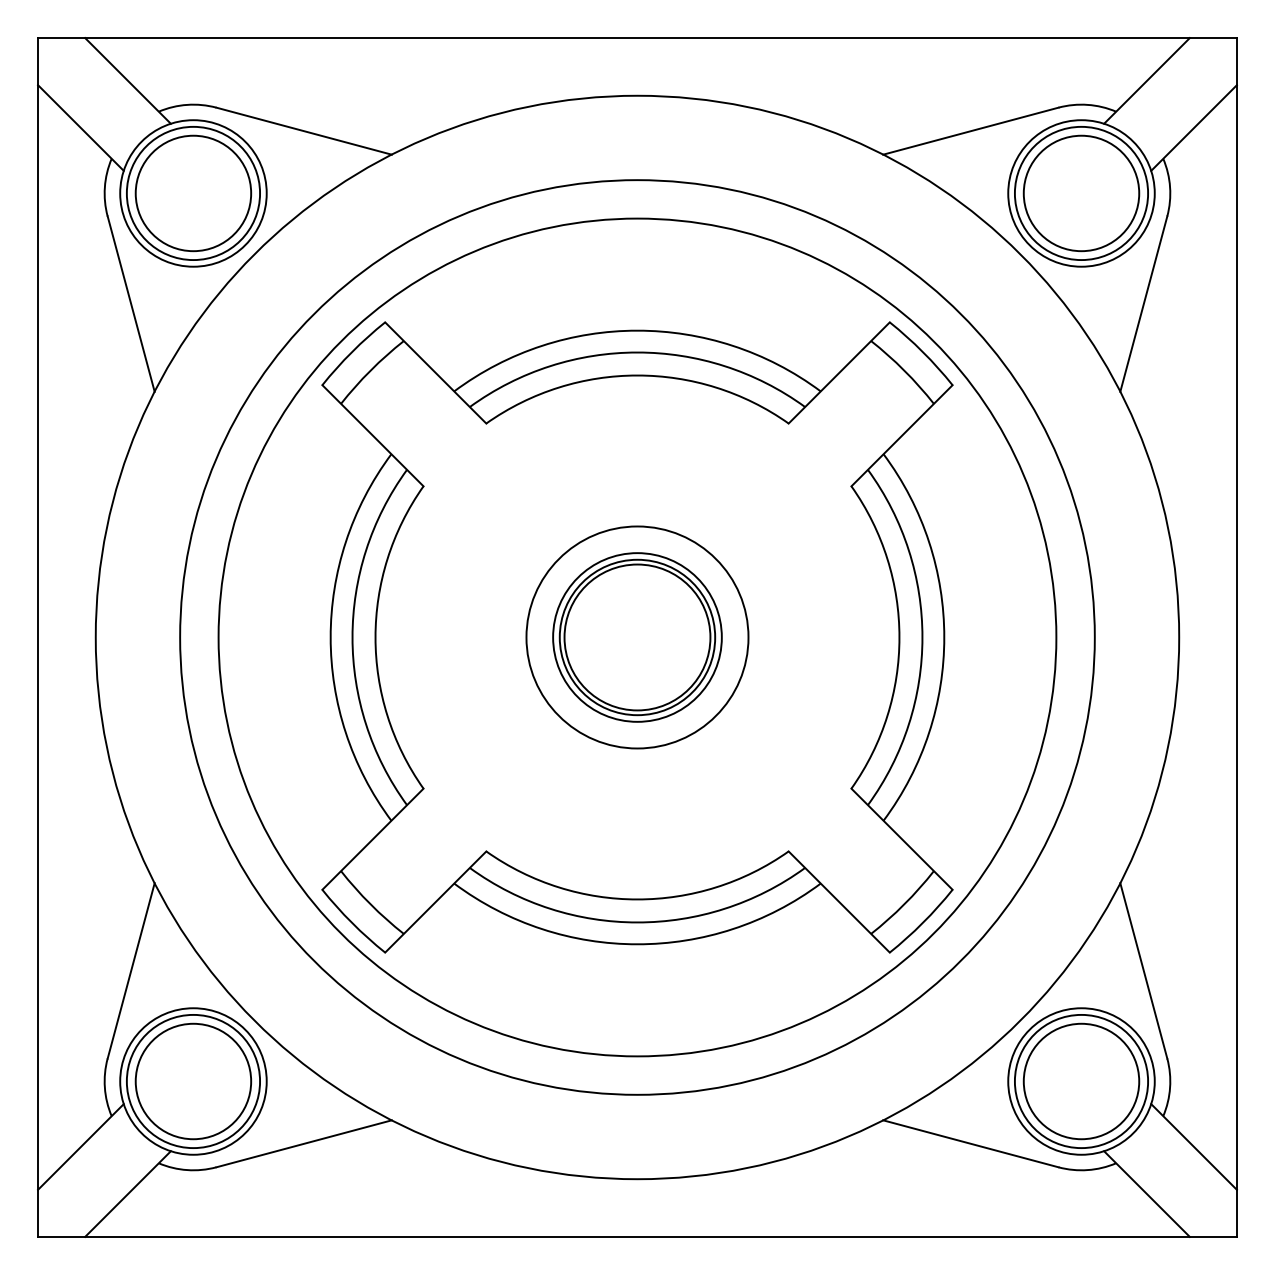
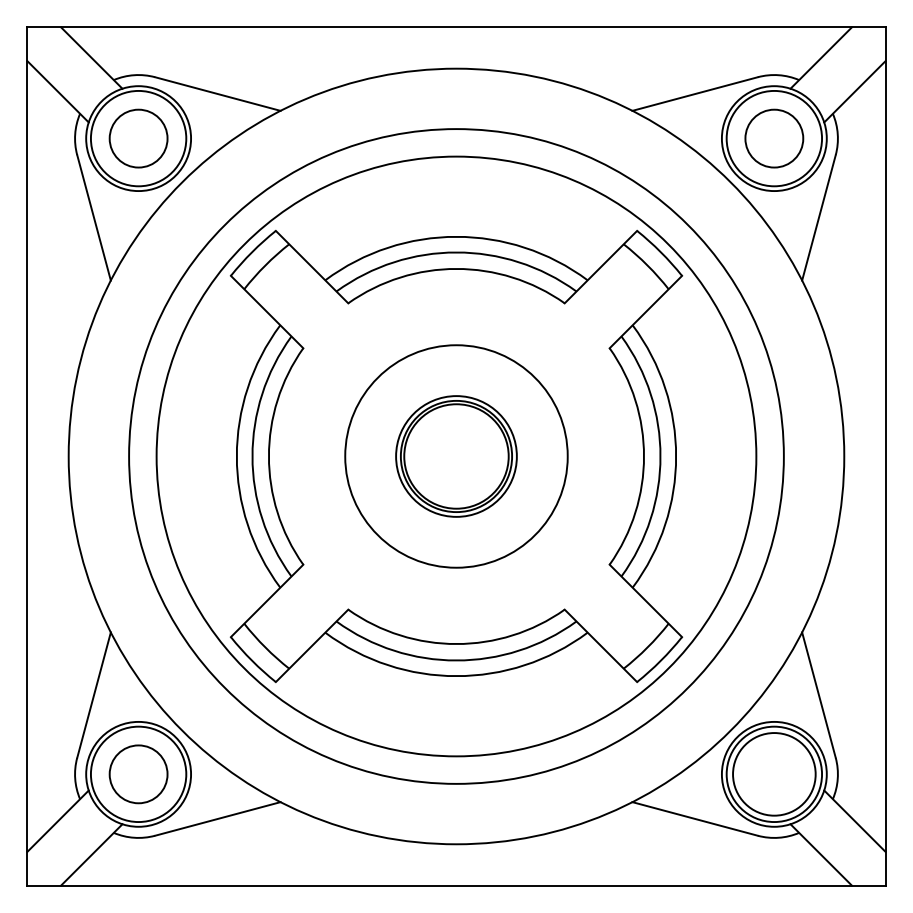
circle: (193, 193) -> (138, 138), size x0.7
circle: (1081, 193) -> (774, 138), size x0.7
circle: (637, 637) -> (456, 456), size x1.4
circle: (193, 1081) -> (138, 774), size x0.7

